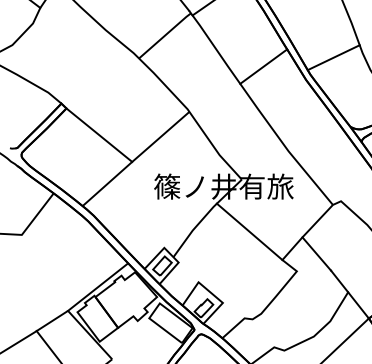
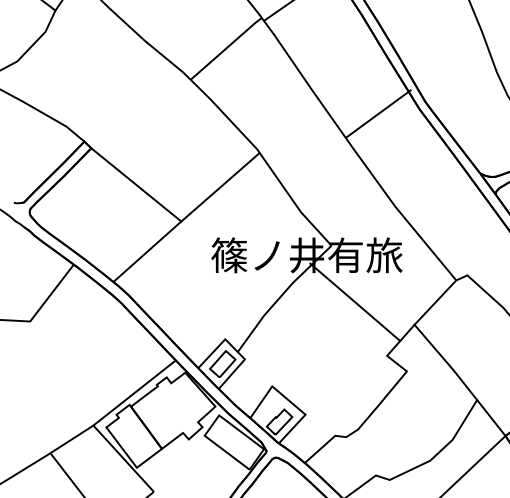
line: (333, 57) -> (456, 78), removed
line: (263, 66) -> (378, 113), moved
line: (249, 231) -> (355, 301), moved

